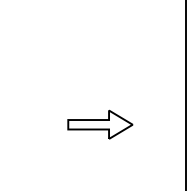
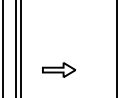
part: (99, 123) -> (58, 69), moved

